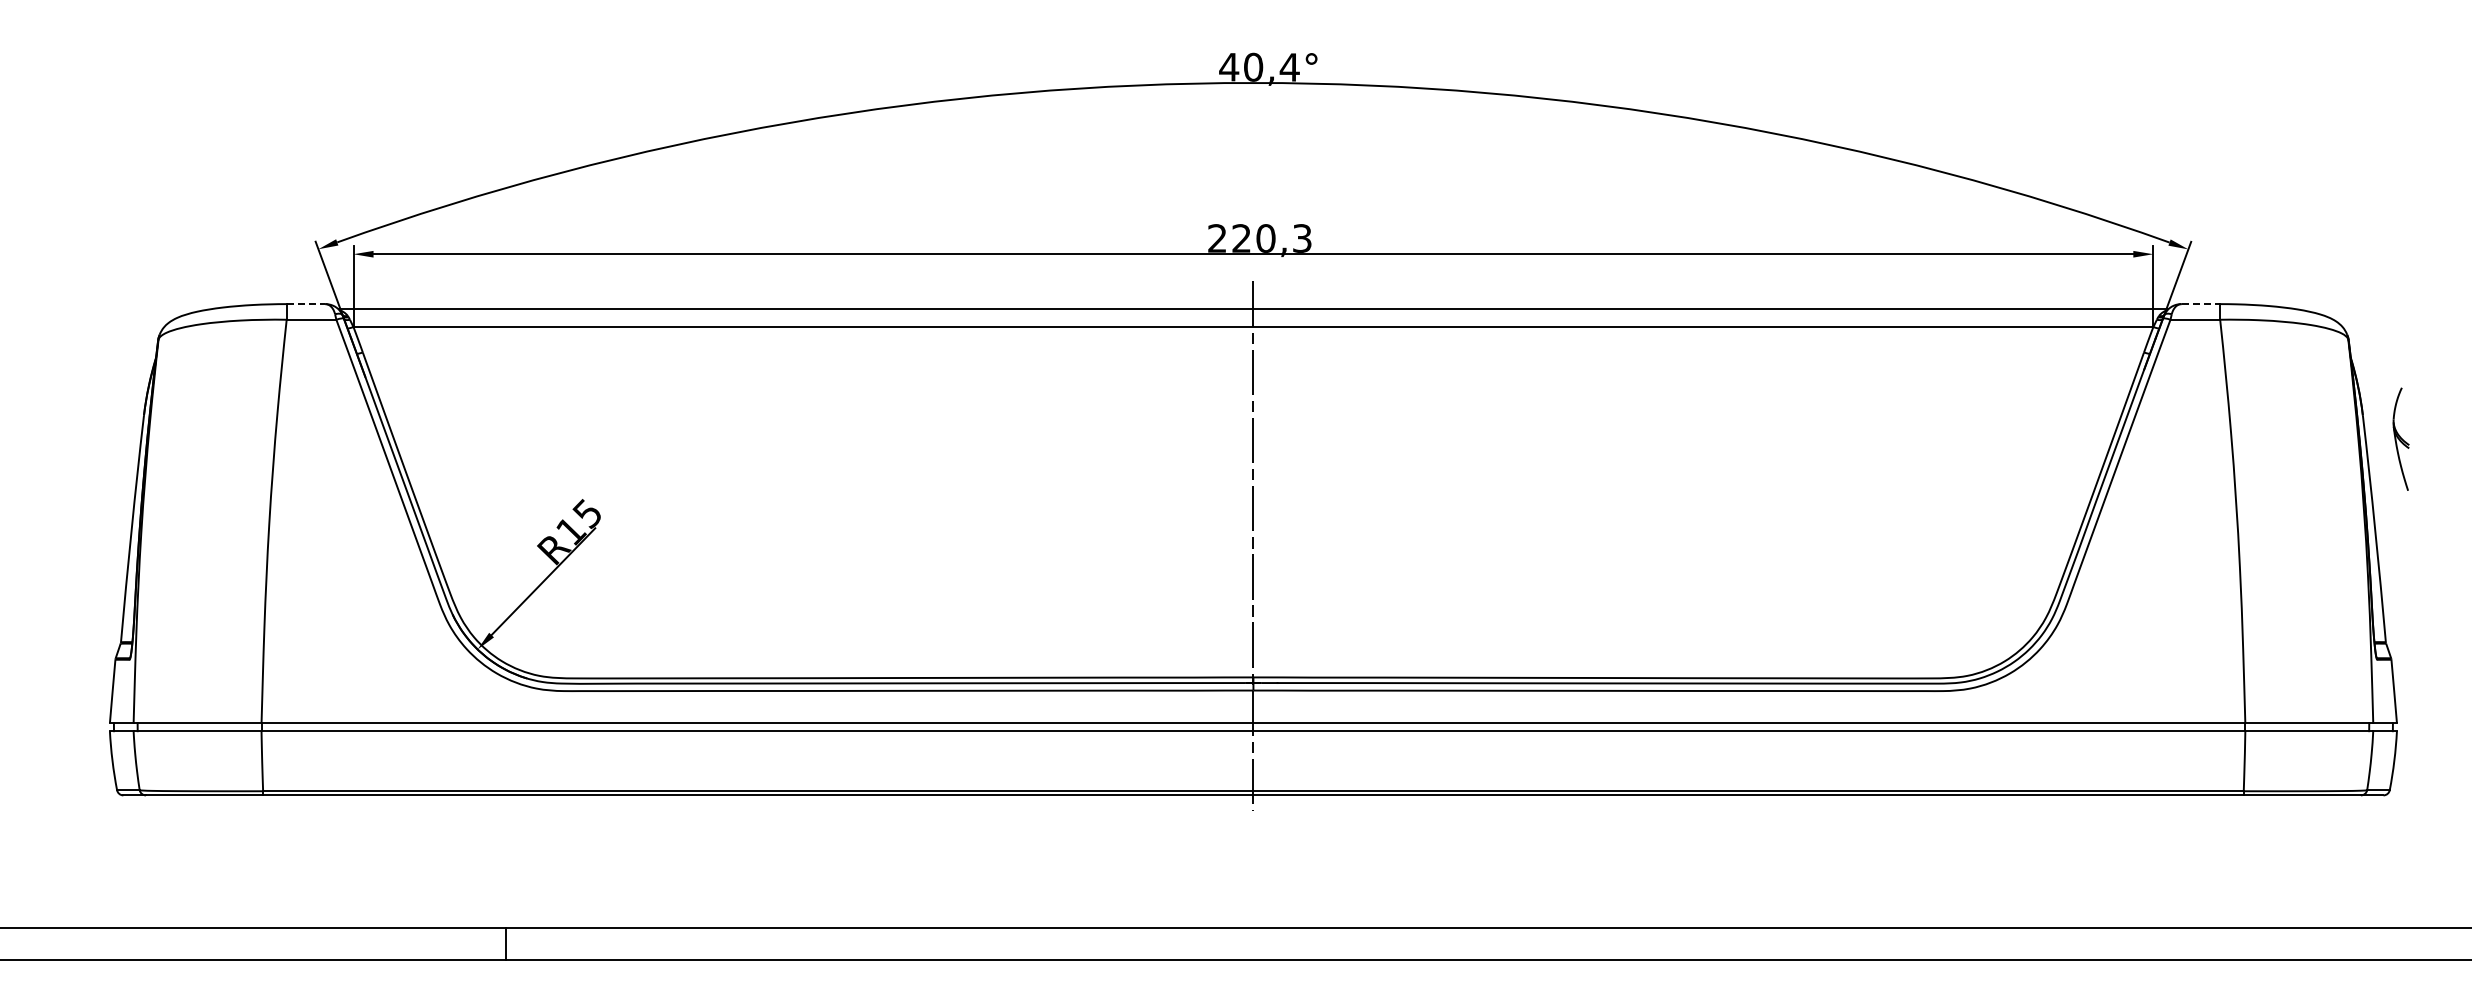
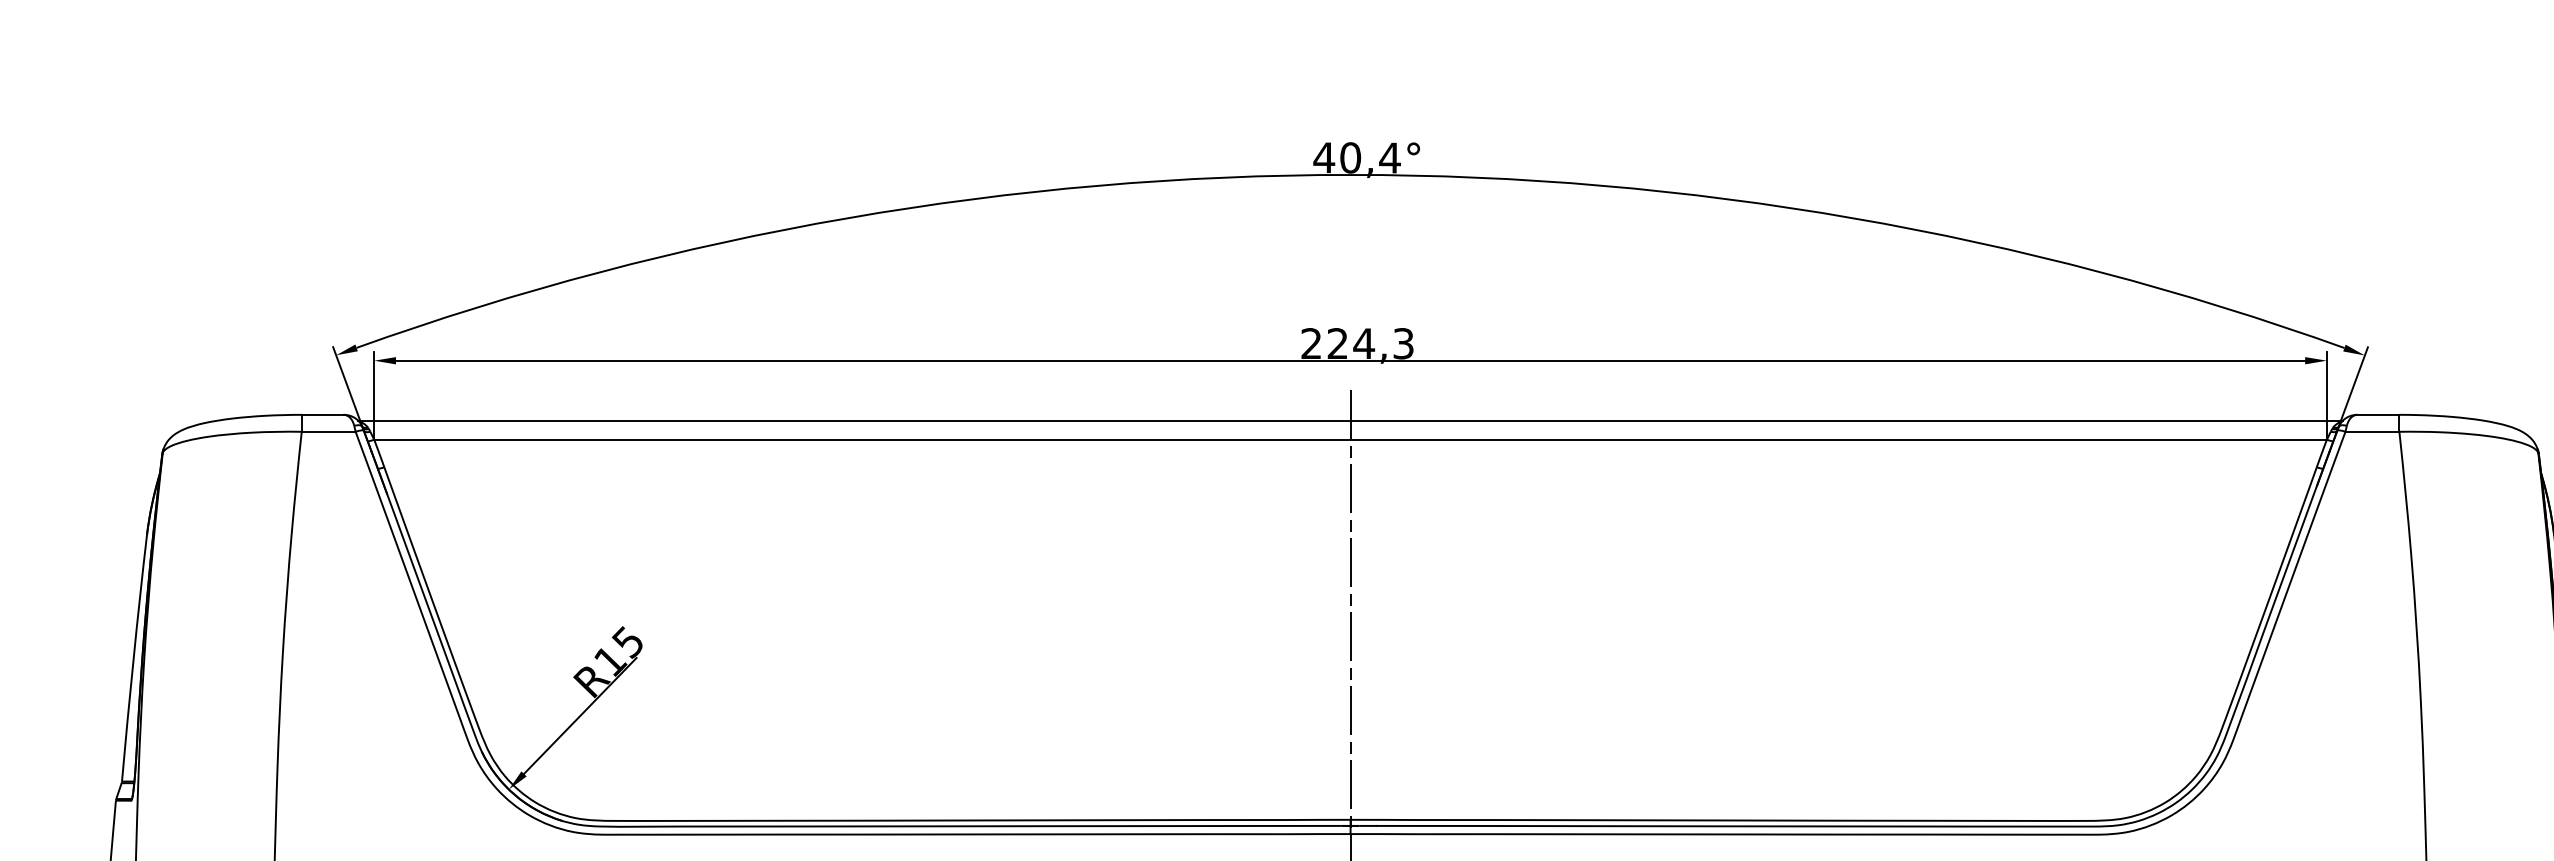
text: (1265, 238) -> (1363, 343), 220,3 -> 224,3
line: (306, 304) -> (323, 415), dashed -> solid
line: (2201, 304) -> (2379, 415), dashed -> solid

